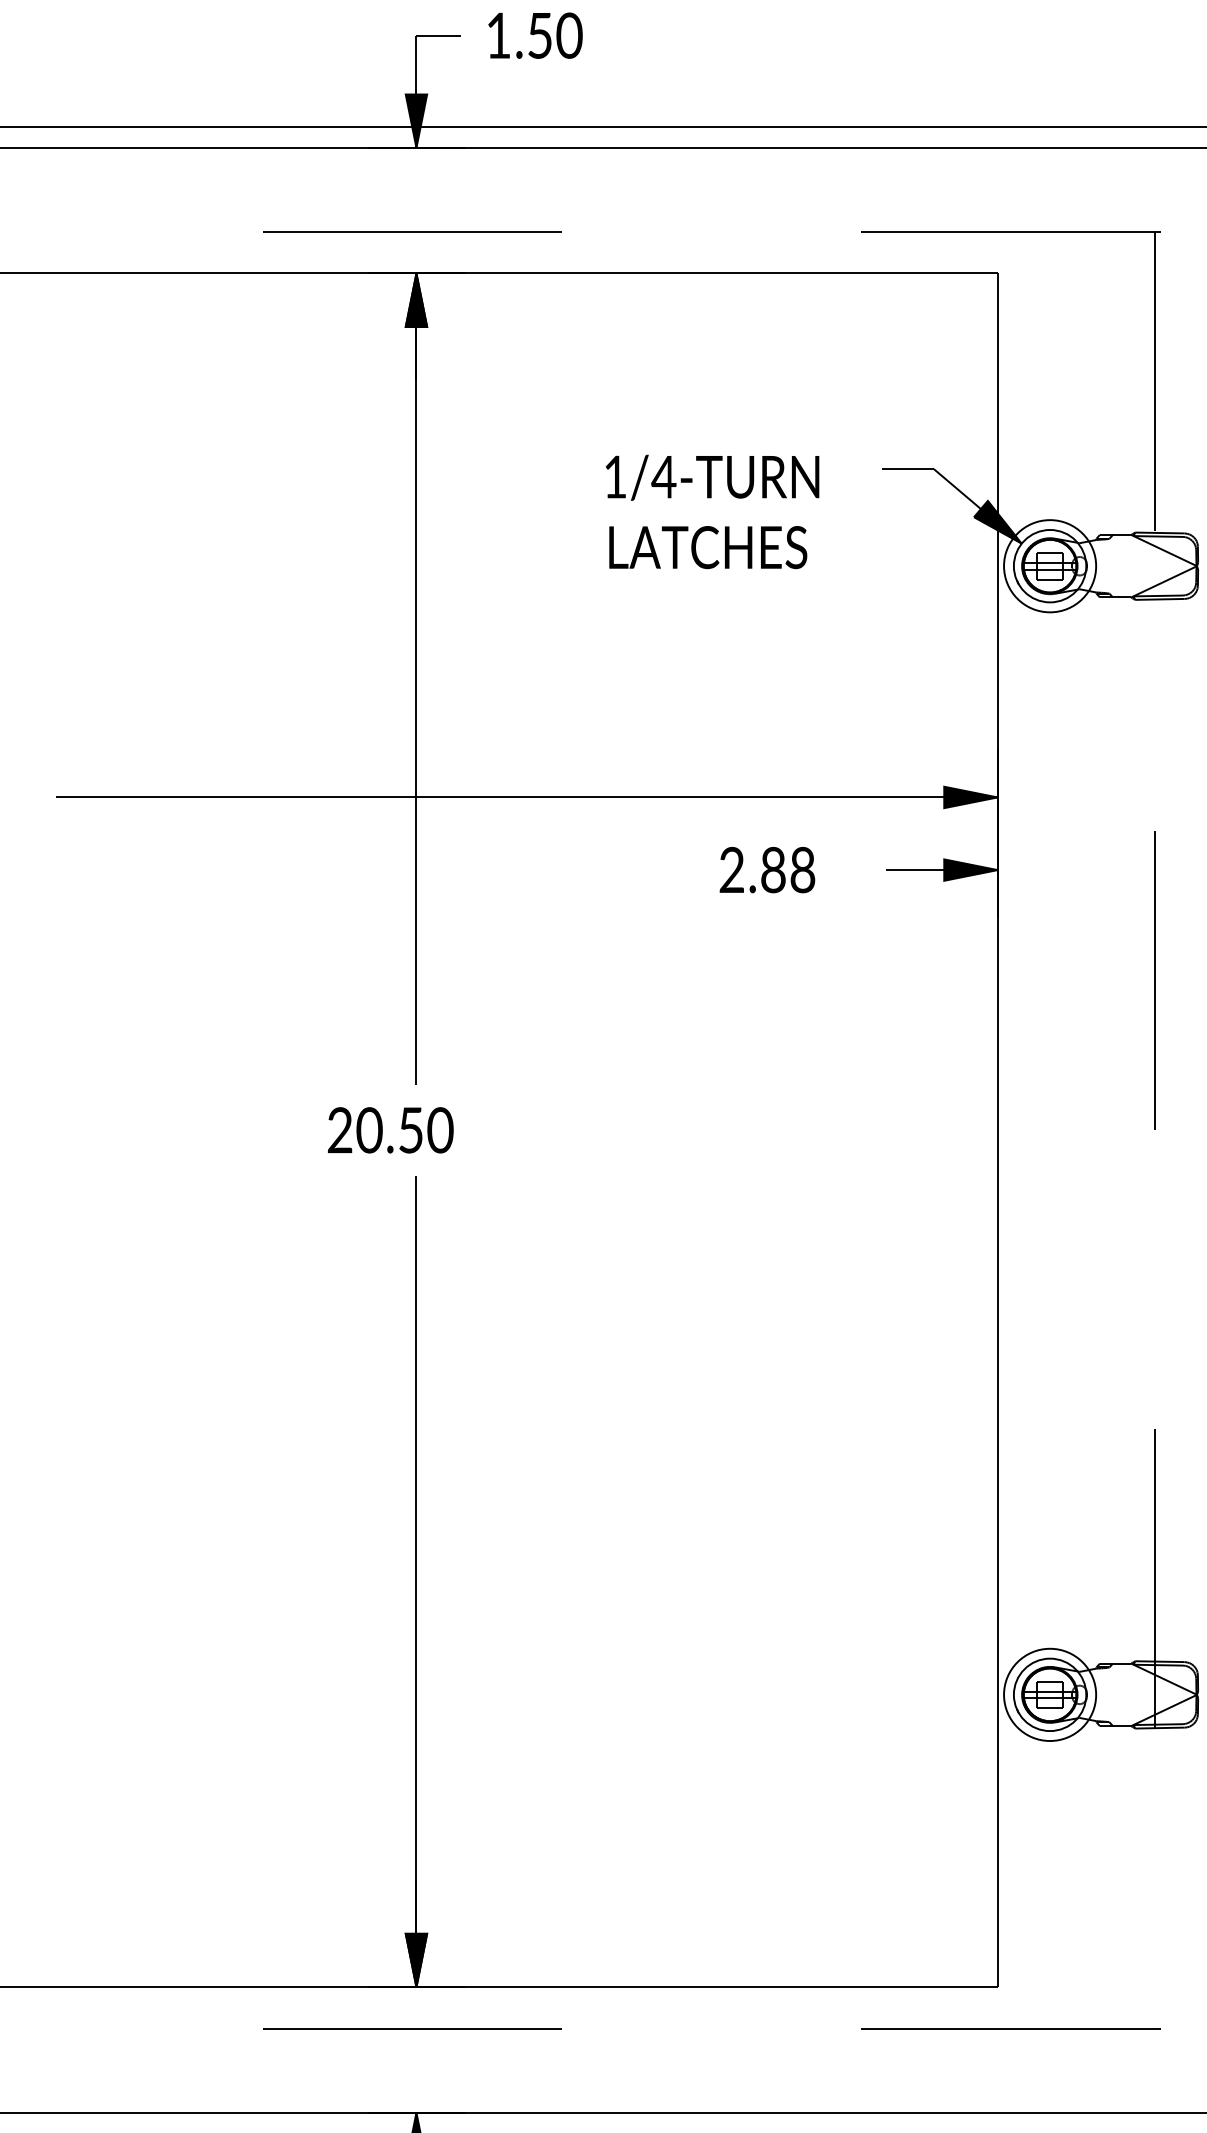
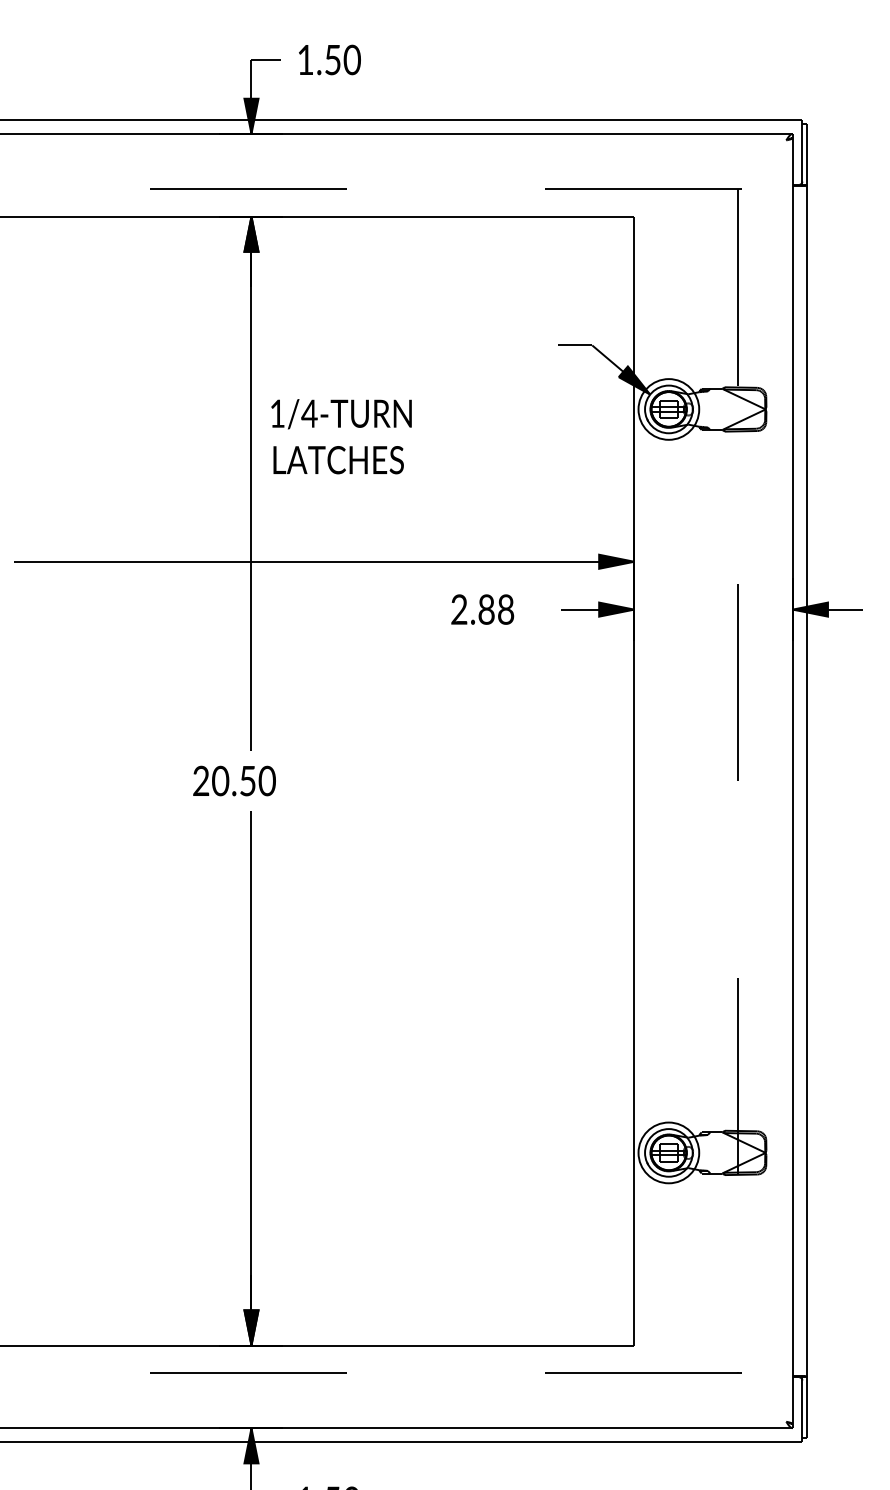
text: (712, 511) -> (341, 436), moved

